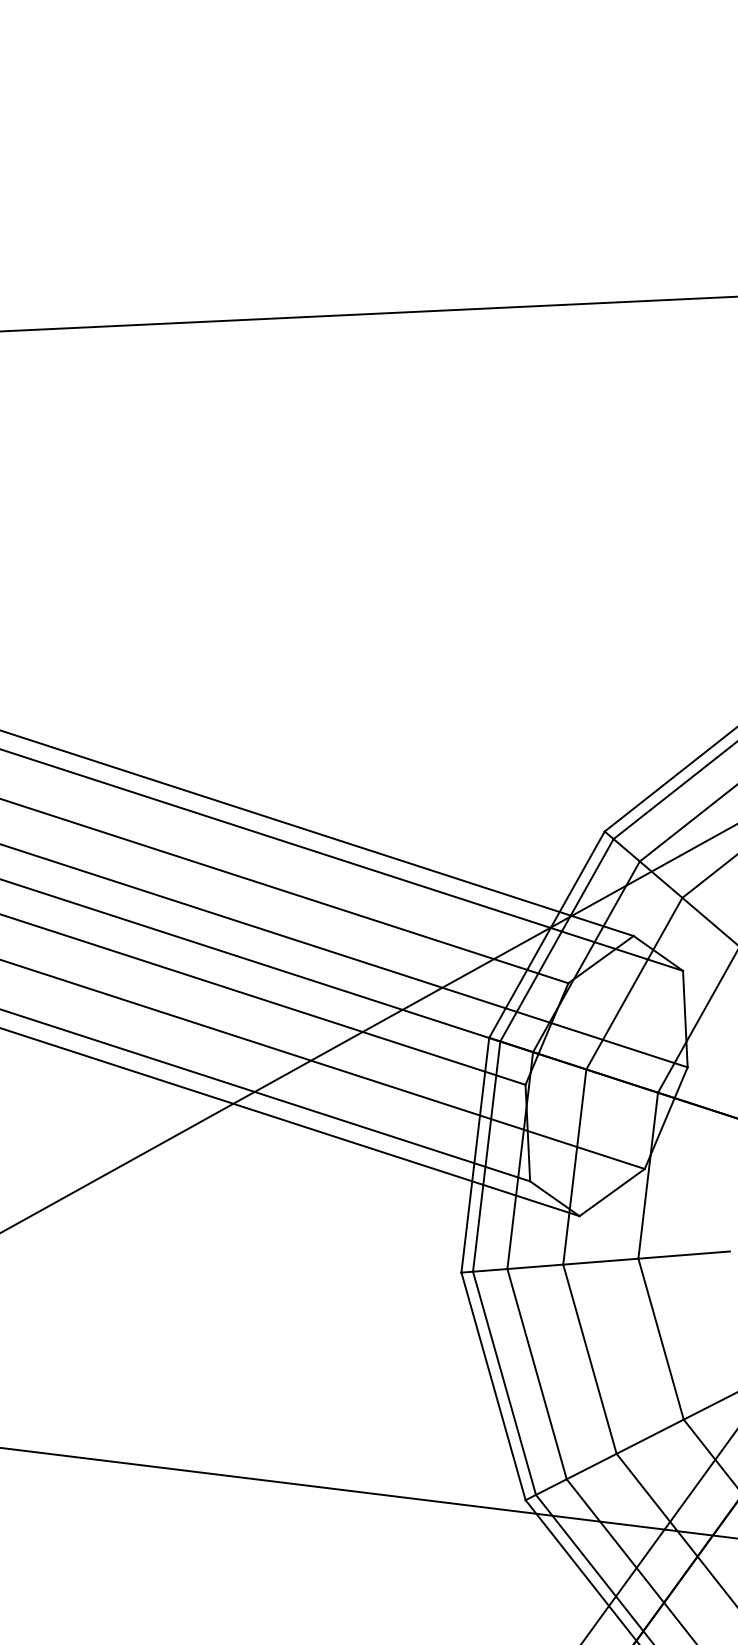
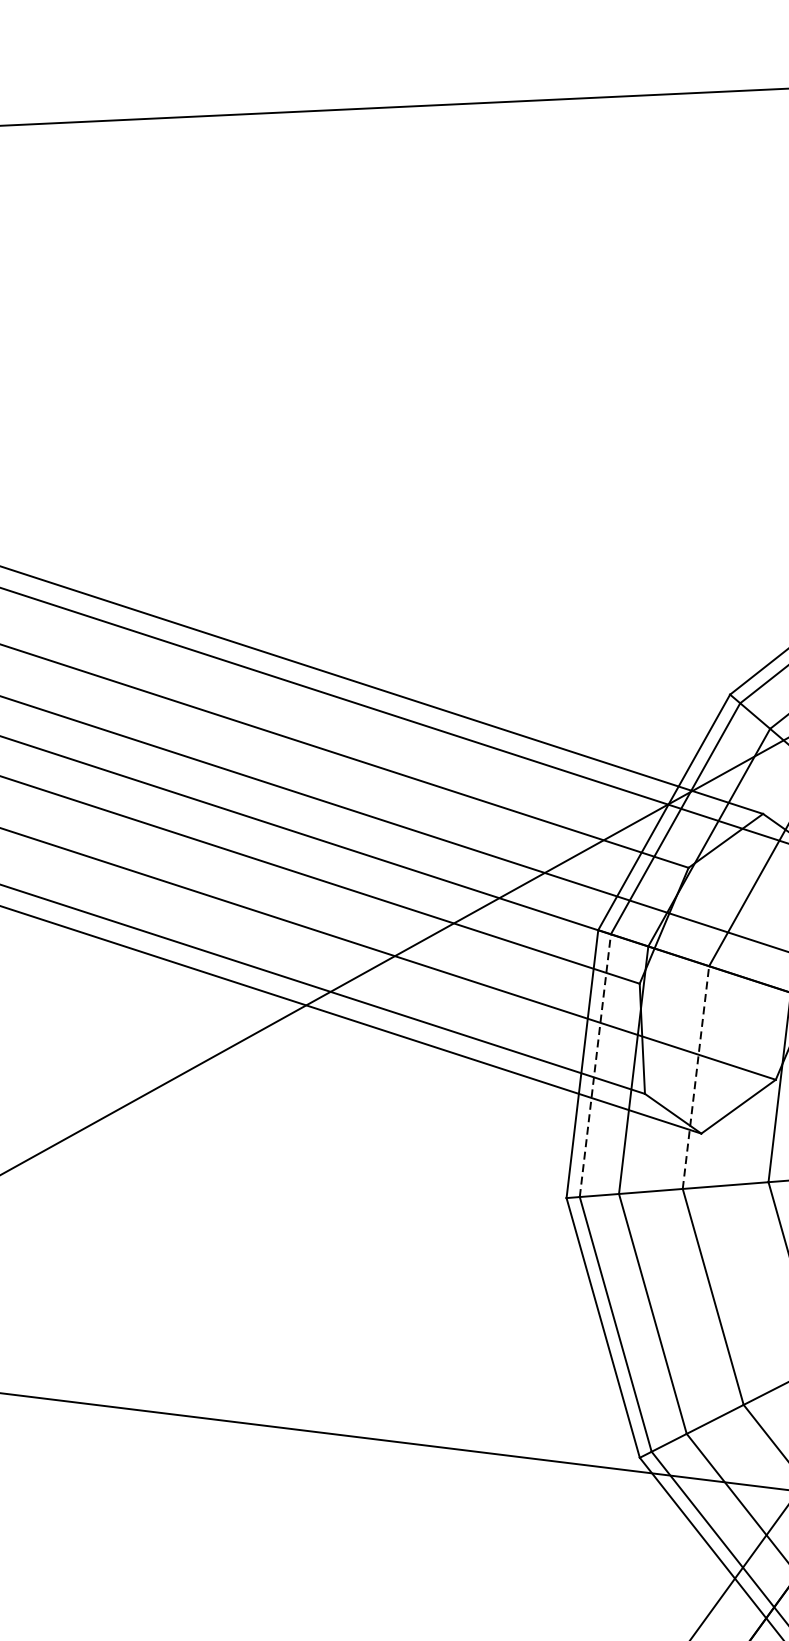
line: (486, 1156) -> (595, 1065), solid -> dashed
line: (574, 1166) -> (695, 1076), solid -> dashed

